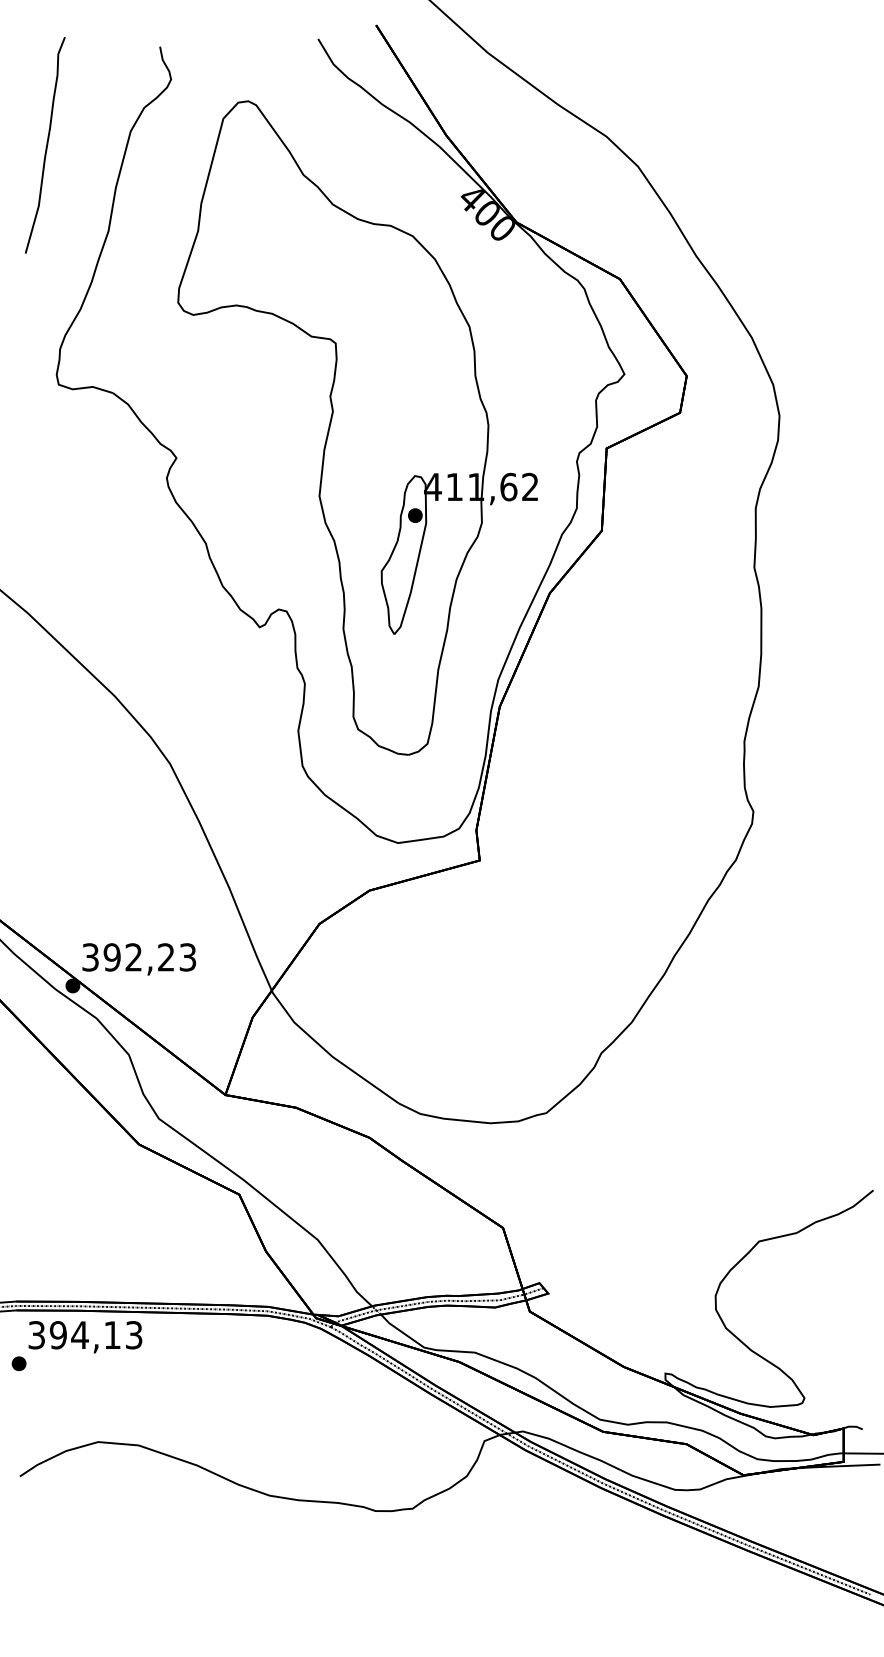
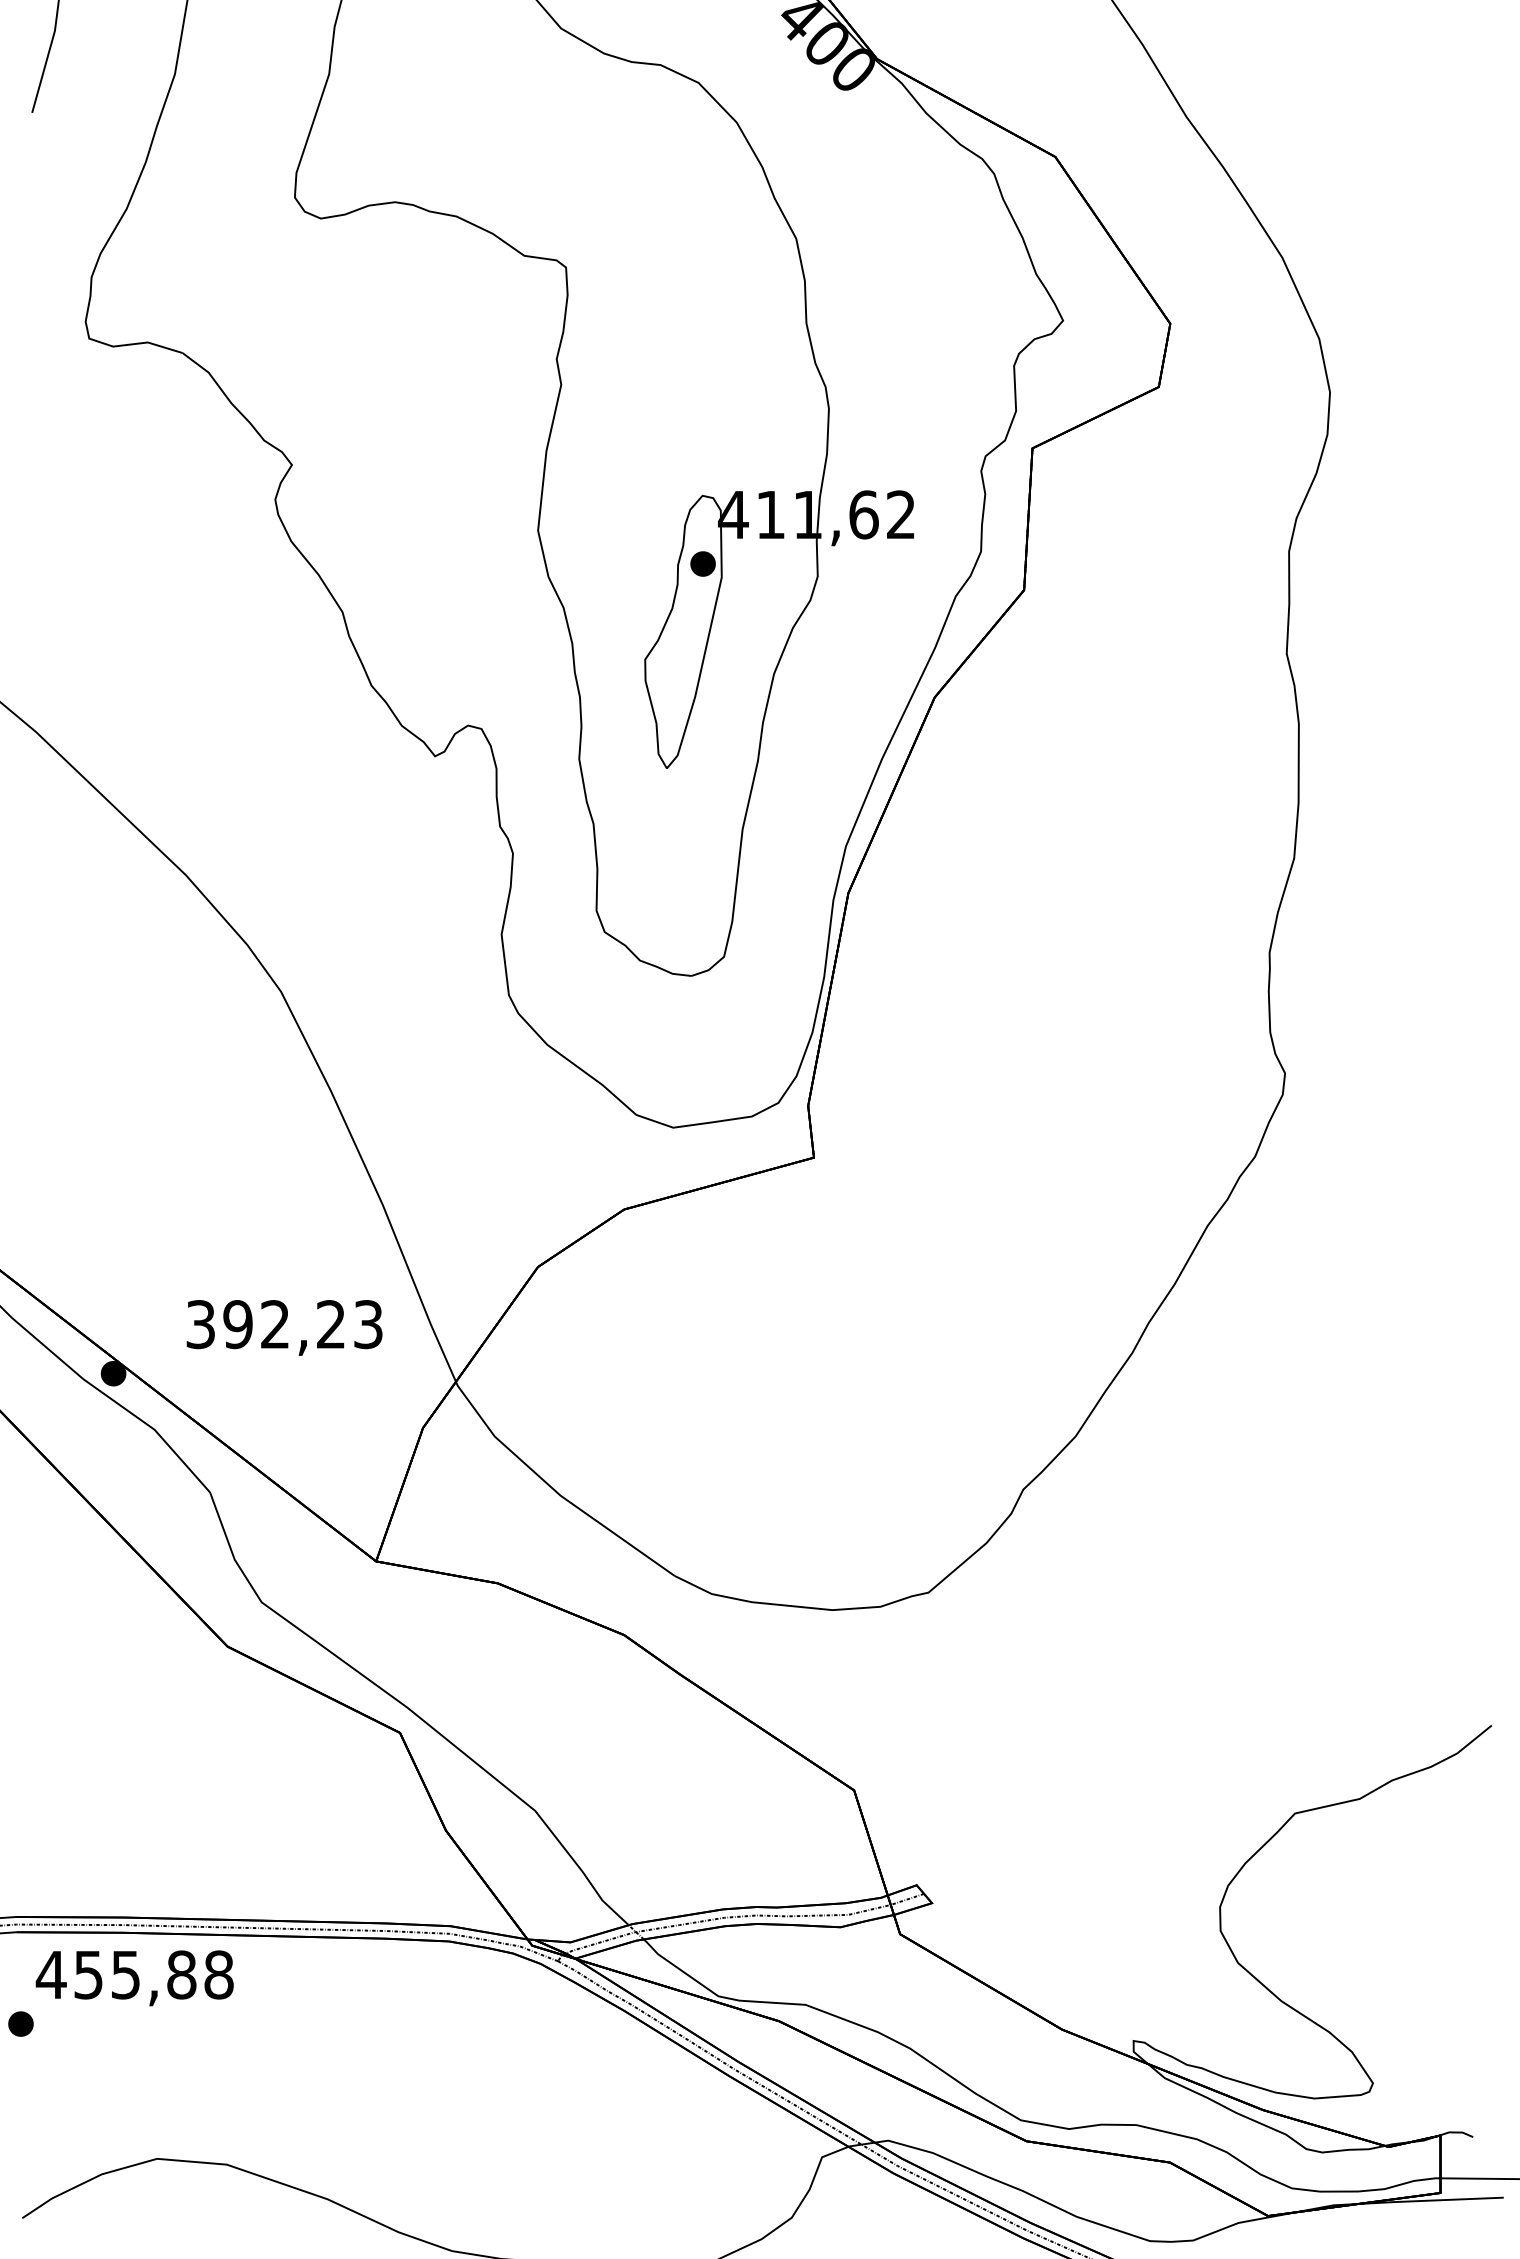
text: (139, 959) -> (285, 1328), moved
text: (84, 1335) -> (133, 1975), 394,13 -> 455,88

